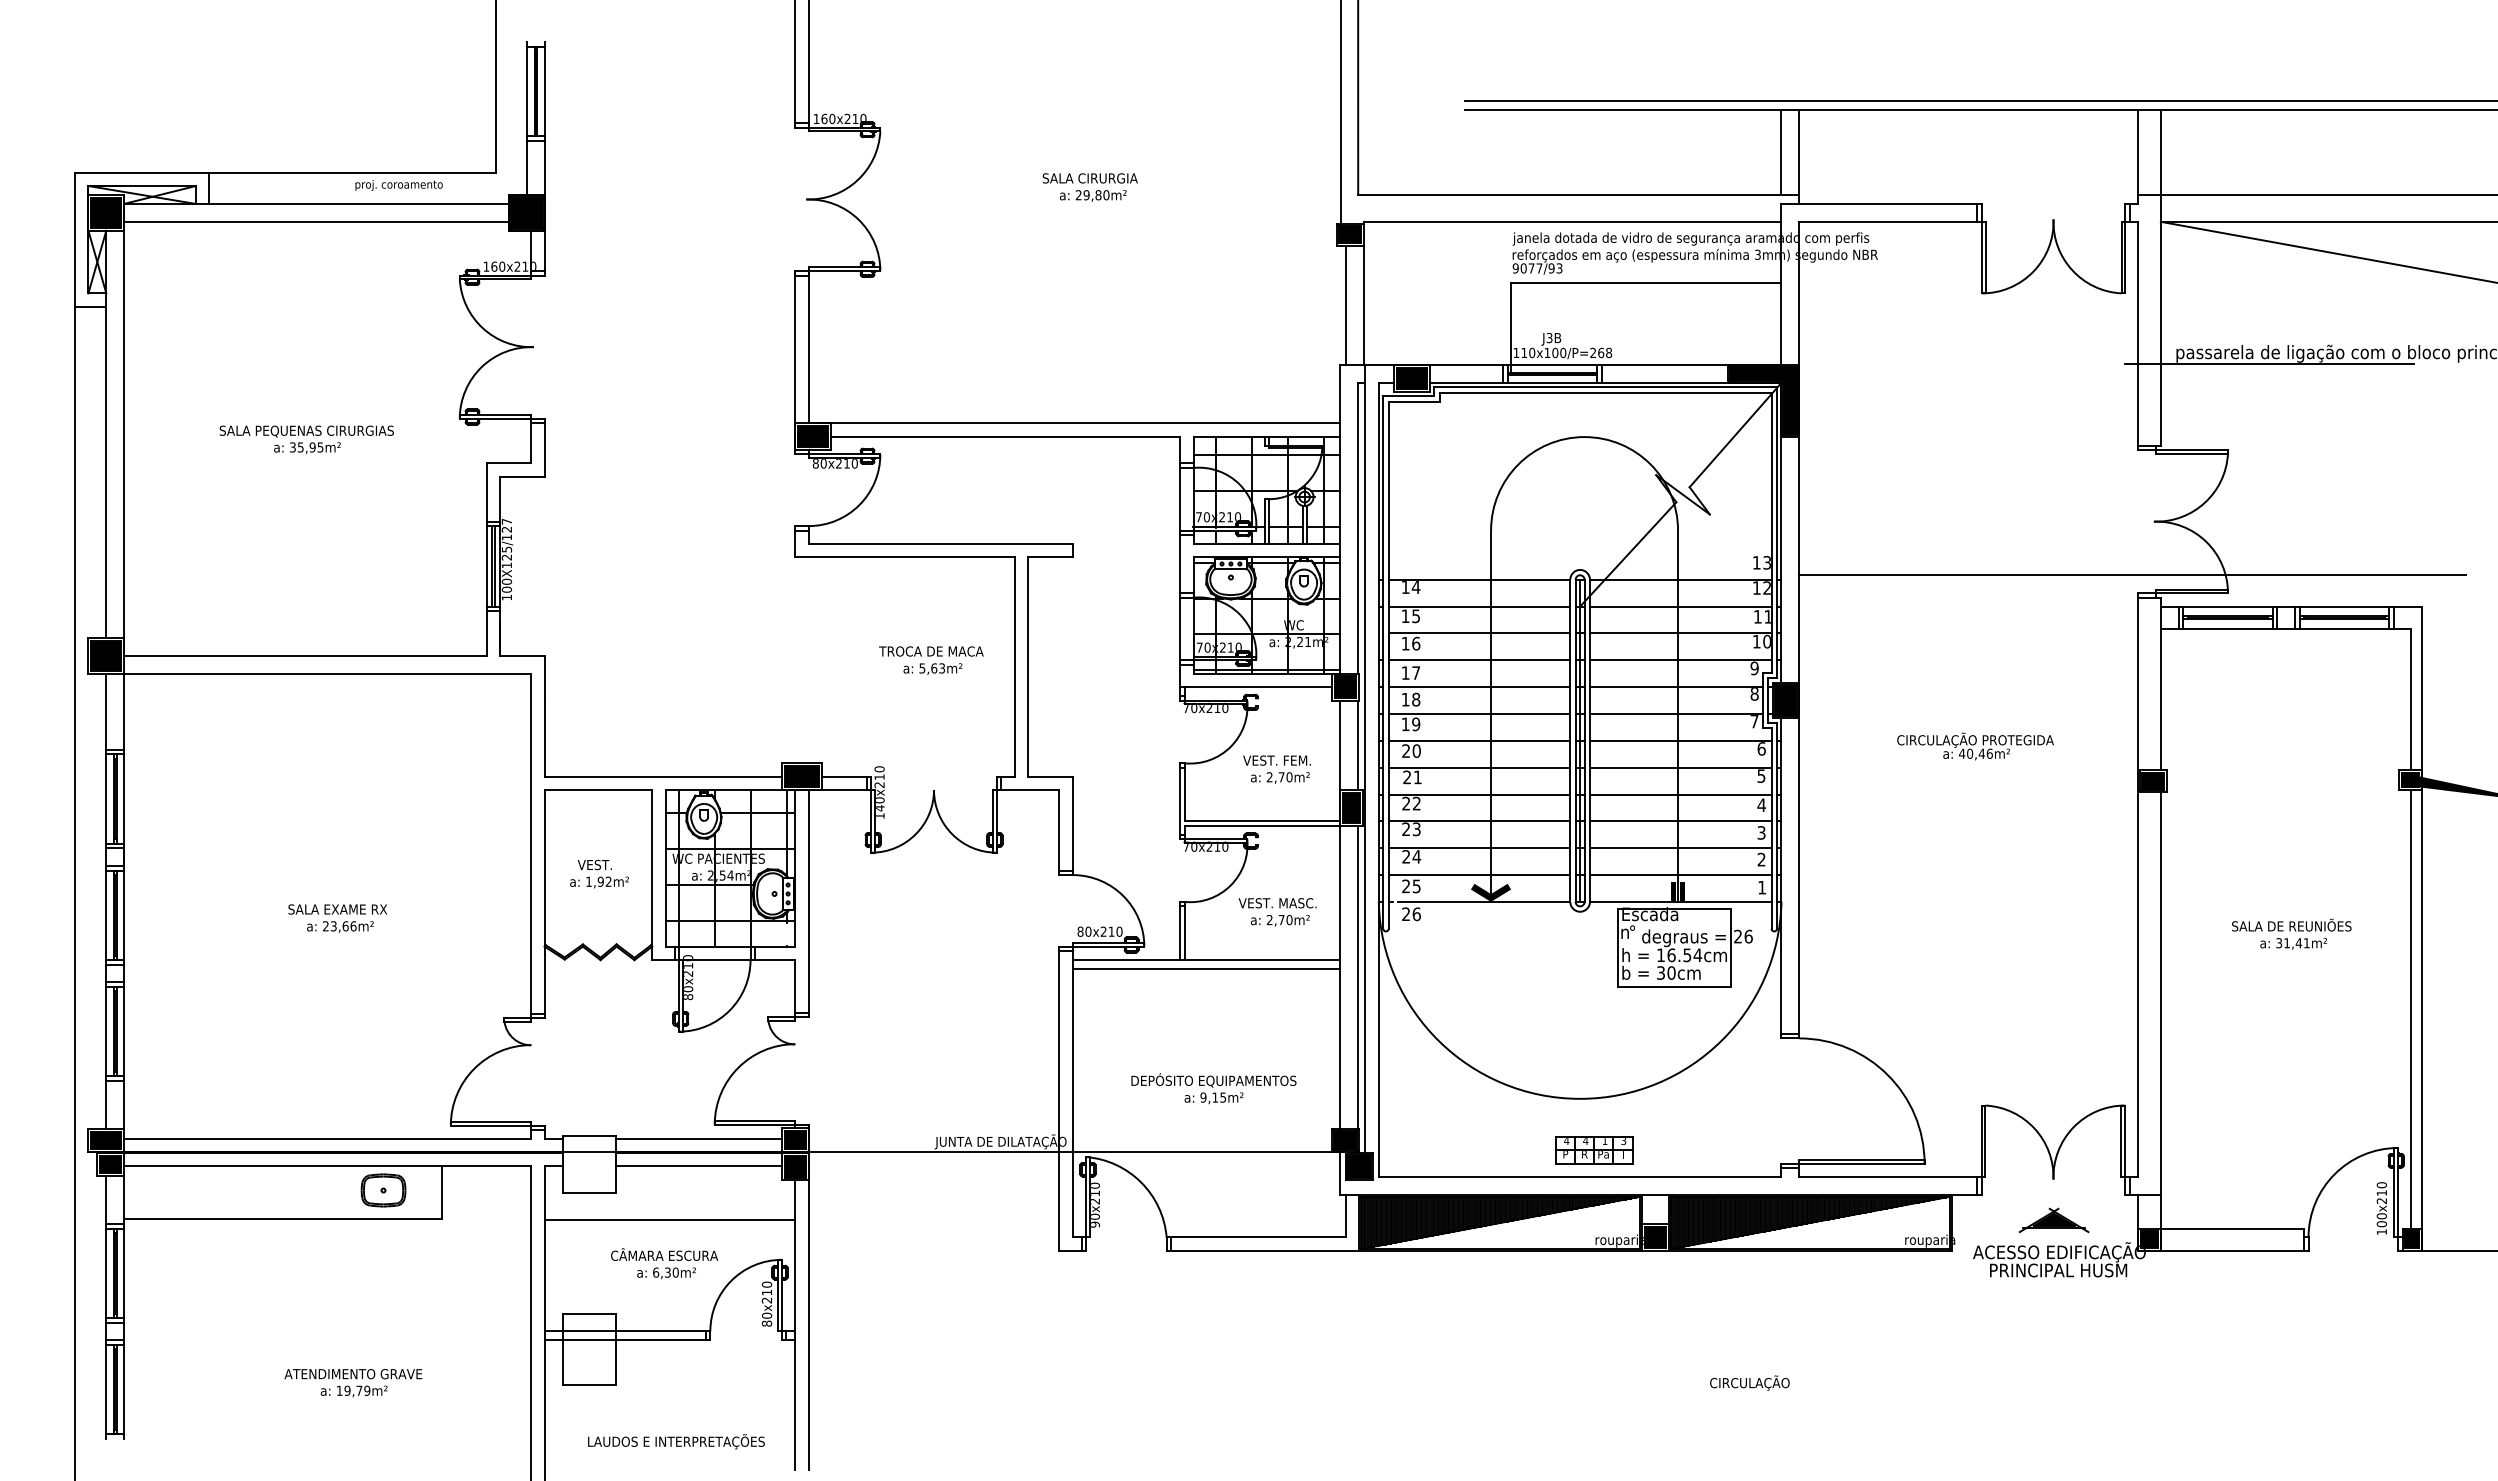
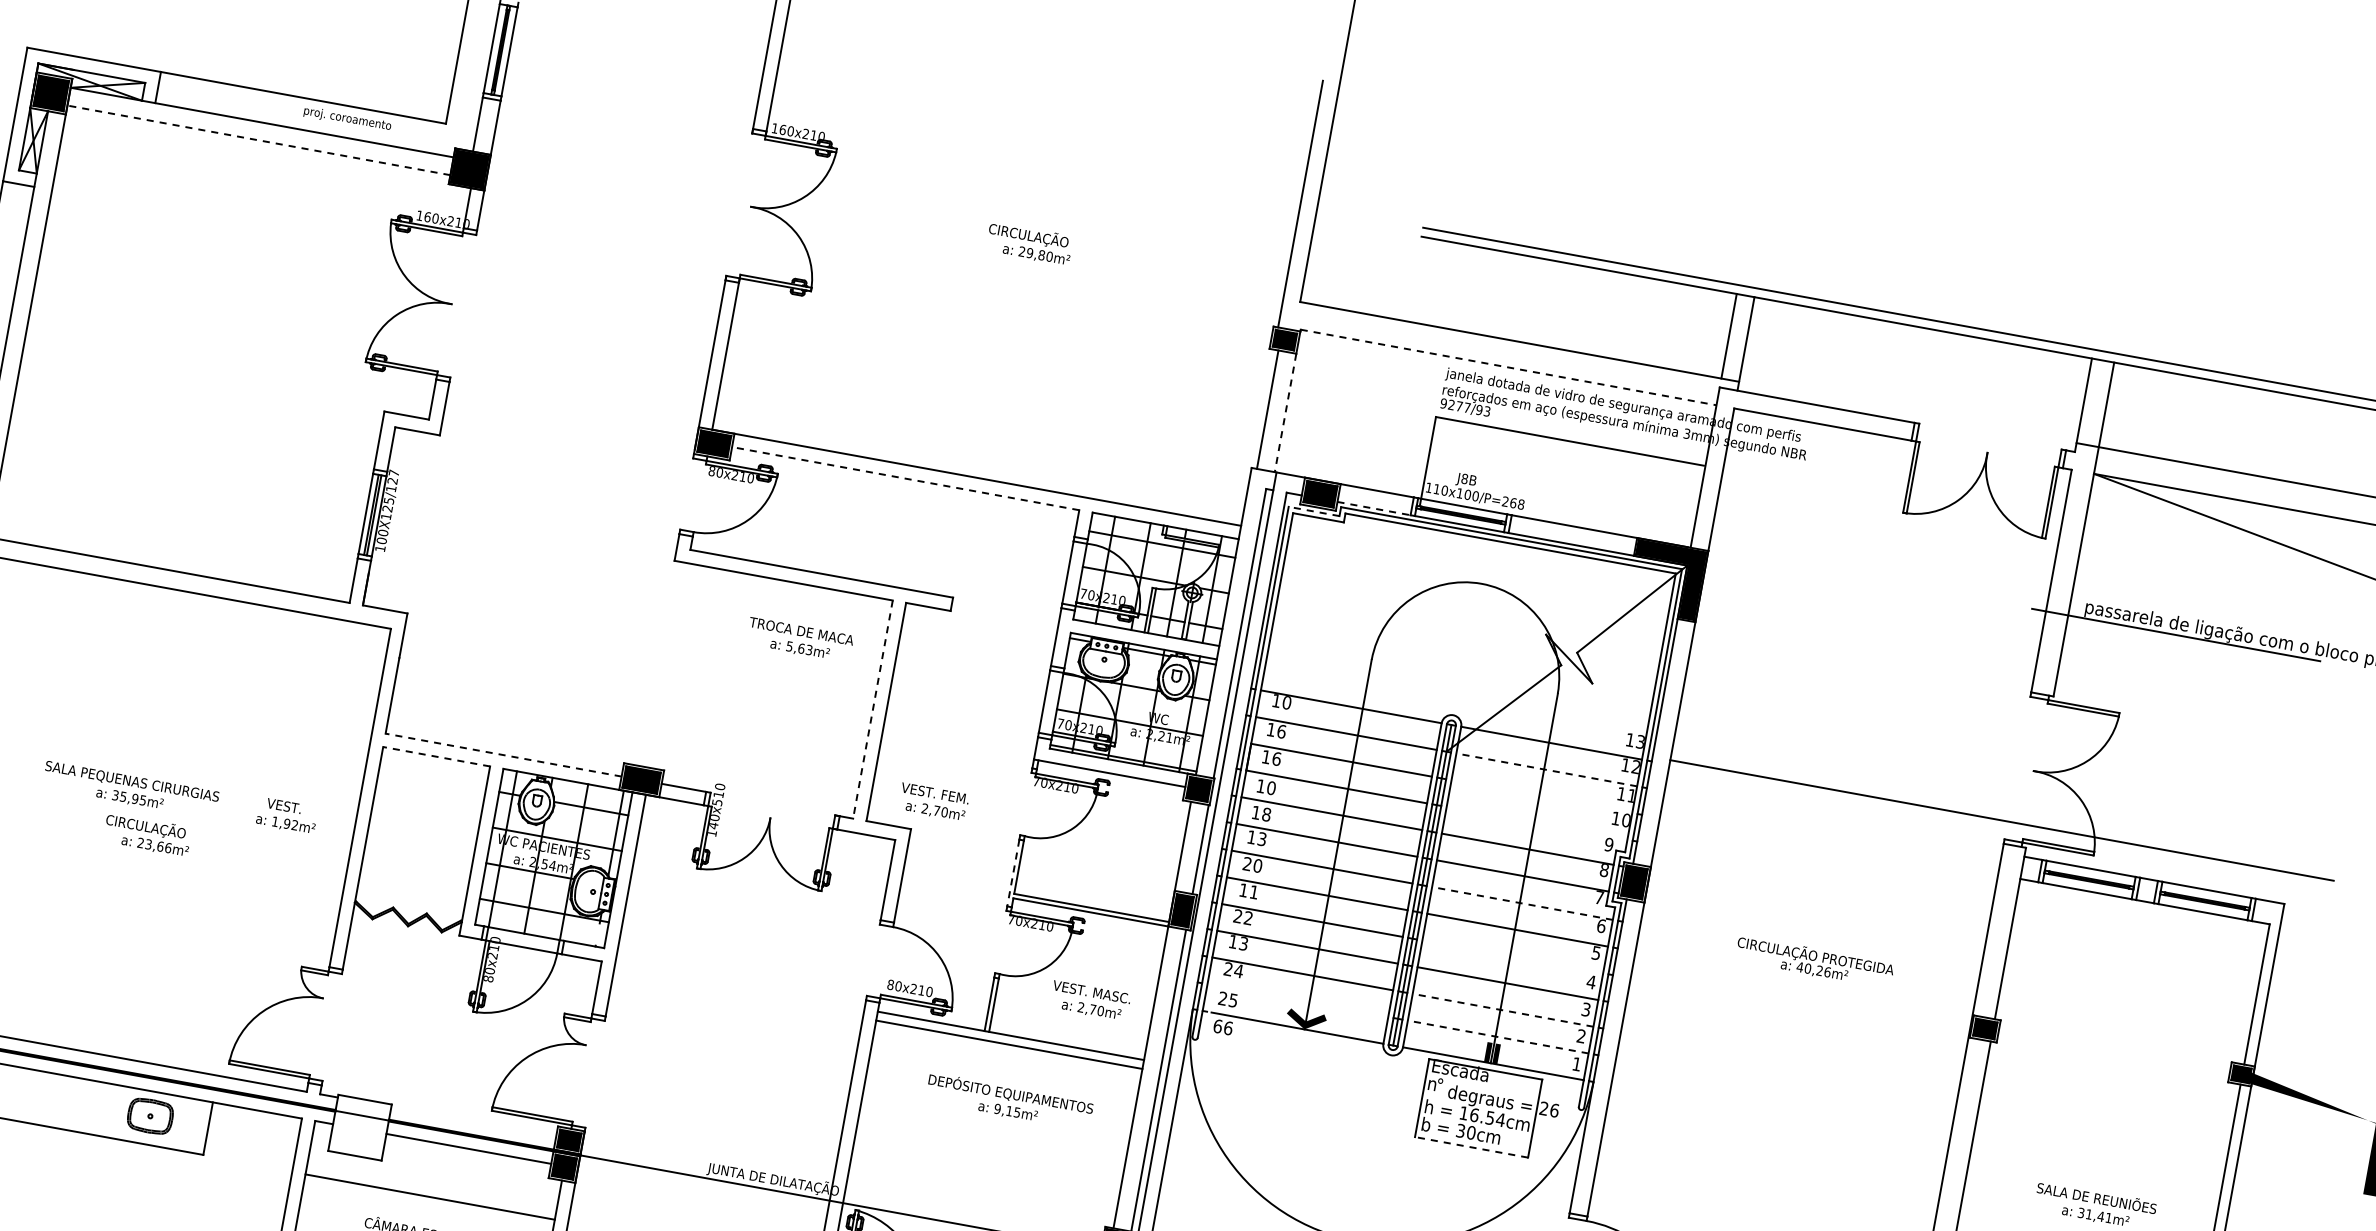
text: (1089, 178) -> (1035, 237), SALA CIRURGIA -> CIRCULAÇÃO
line: (316, 221) -> (258, 140), solid -> dashed
line: (1572, 221) -> (1508, 367), solid -> dashed
text: (1523, 268) -> (1451, 405), 9077/93 -> 9277/93
line: (1363, 305) -> (1285, 412), solid -> dashed
text: (1549, 338) -> (1464, 479), J3B -> J8B
line: (1466, 382) -> (1374, 508), solid -> dashed
line: (1408, 396) -> (1313, 511), solid -> dashed
line: (1005, 436) -> (905, 478), solid -> dashed
text: (306, 439) -> (130, 789), moved
text: (1415, 587) -> (1286, 702), 14 -> 10
line: (1680, 606) -> (1546, 769), solid -> dashed
text: (1416, 616) -> (1282, 731), 15 -> 16
line: (1680, 633) -> (1541, 796), removed
text: (931, 660) -> (800, 640), moved
line: (1680, 660) -> (1536, 823), removed
line: (1014, 667) -> (872, 710), solid -> dashed
text: (1416, 672) -> (1271, 787), 17 -> 10
text: (1416, 723) -> (1262, 838), 19 -> 13
line: (1680, 740) -> (1522, 903), solid -> dashed
text: (1981, 753) -> (1819, 970), 40,46m² -> 40,26m²
text: (1276, 769) -> (933, 802), moved
line: (663, 776) -> (503, 755), solid -> dashed
text: (1406, 777) -> (1242, 890), 21 -> 11
text: (879, 784) -> (717, 802), 140x210 -> 140x510
line: (598, 790) -> (436, 757), solid -> dashed
line: (1680, 794) -> (1512, 956), removed
line: (1180, 801) -> (1013, 873), solid -> dashed
text: (1405, 828) -> (1232, 940), 23 -> 13
line: (1680, 848) -> (1502, 1010), solid -> dashed
text: (599, 873) -> (287, 815), moved
line: (1479, 875) -> (1297, 1001), removed
line: (1680, 875) -> (1497, 1037), solid -> dashed
text: (337, 909) -> (155, 828), SALA EXAME RX -> CIRCULAÇÃO
text: (1406, 914) -> (1218, 1026), 26 -> 66
line: (1674, 987) -> (1471, 1147), solid -> dashed
text: (1213, 1088) -> (1009, 1101), moved
line: (698, 1139) -> (473, 1122), removed

